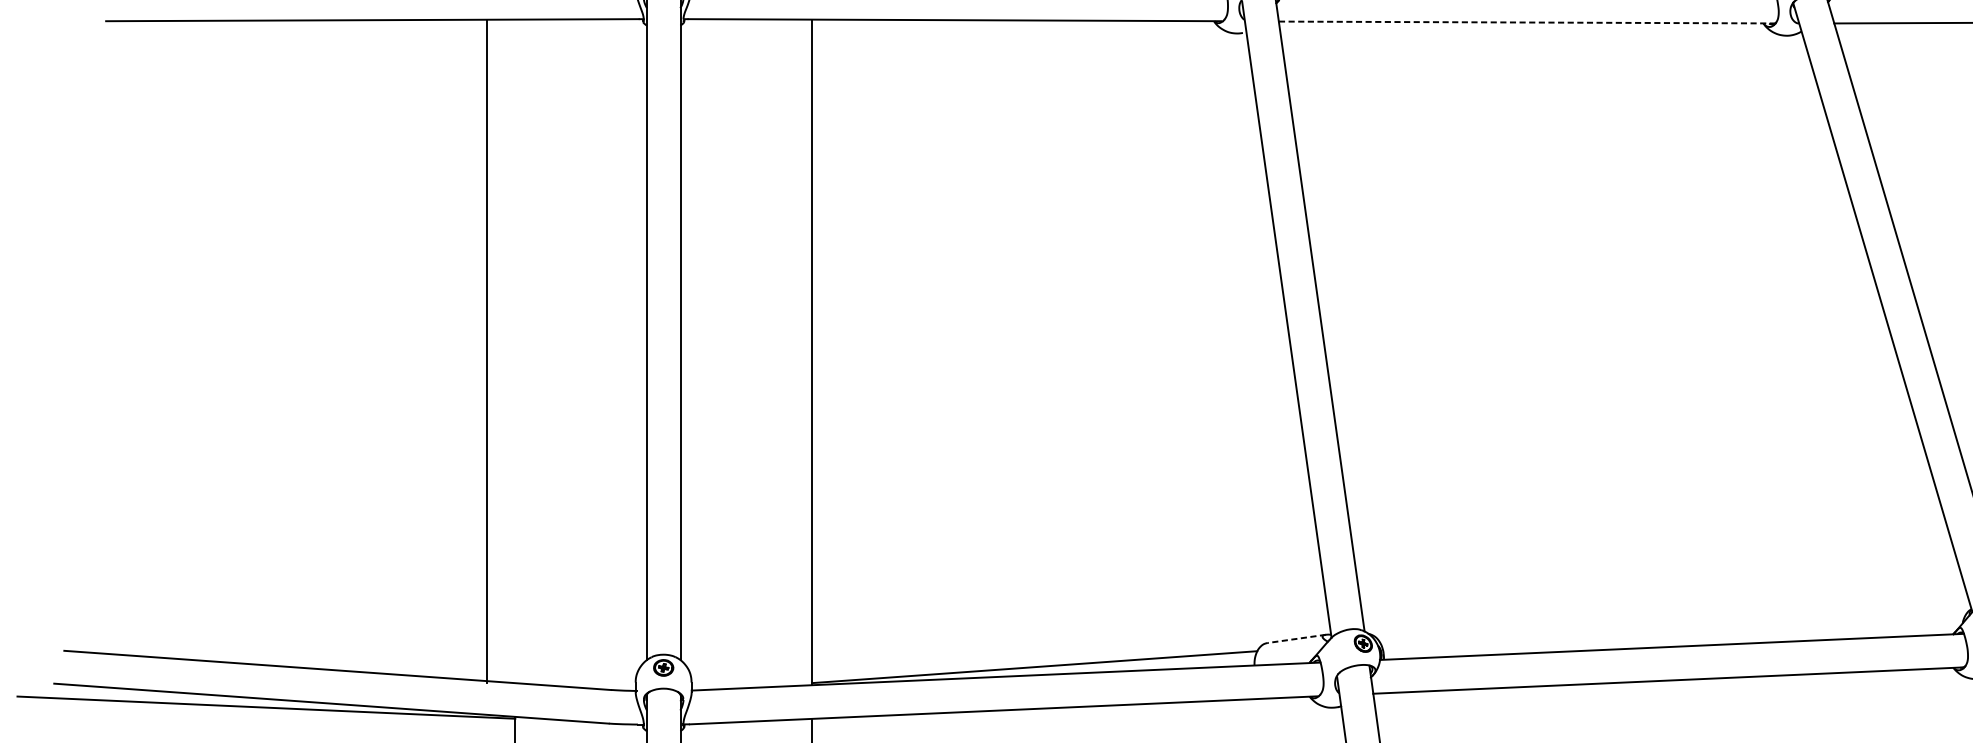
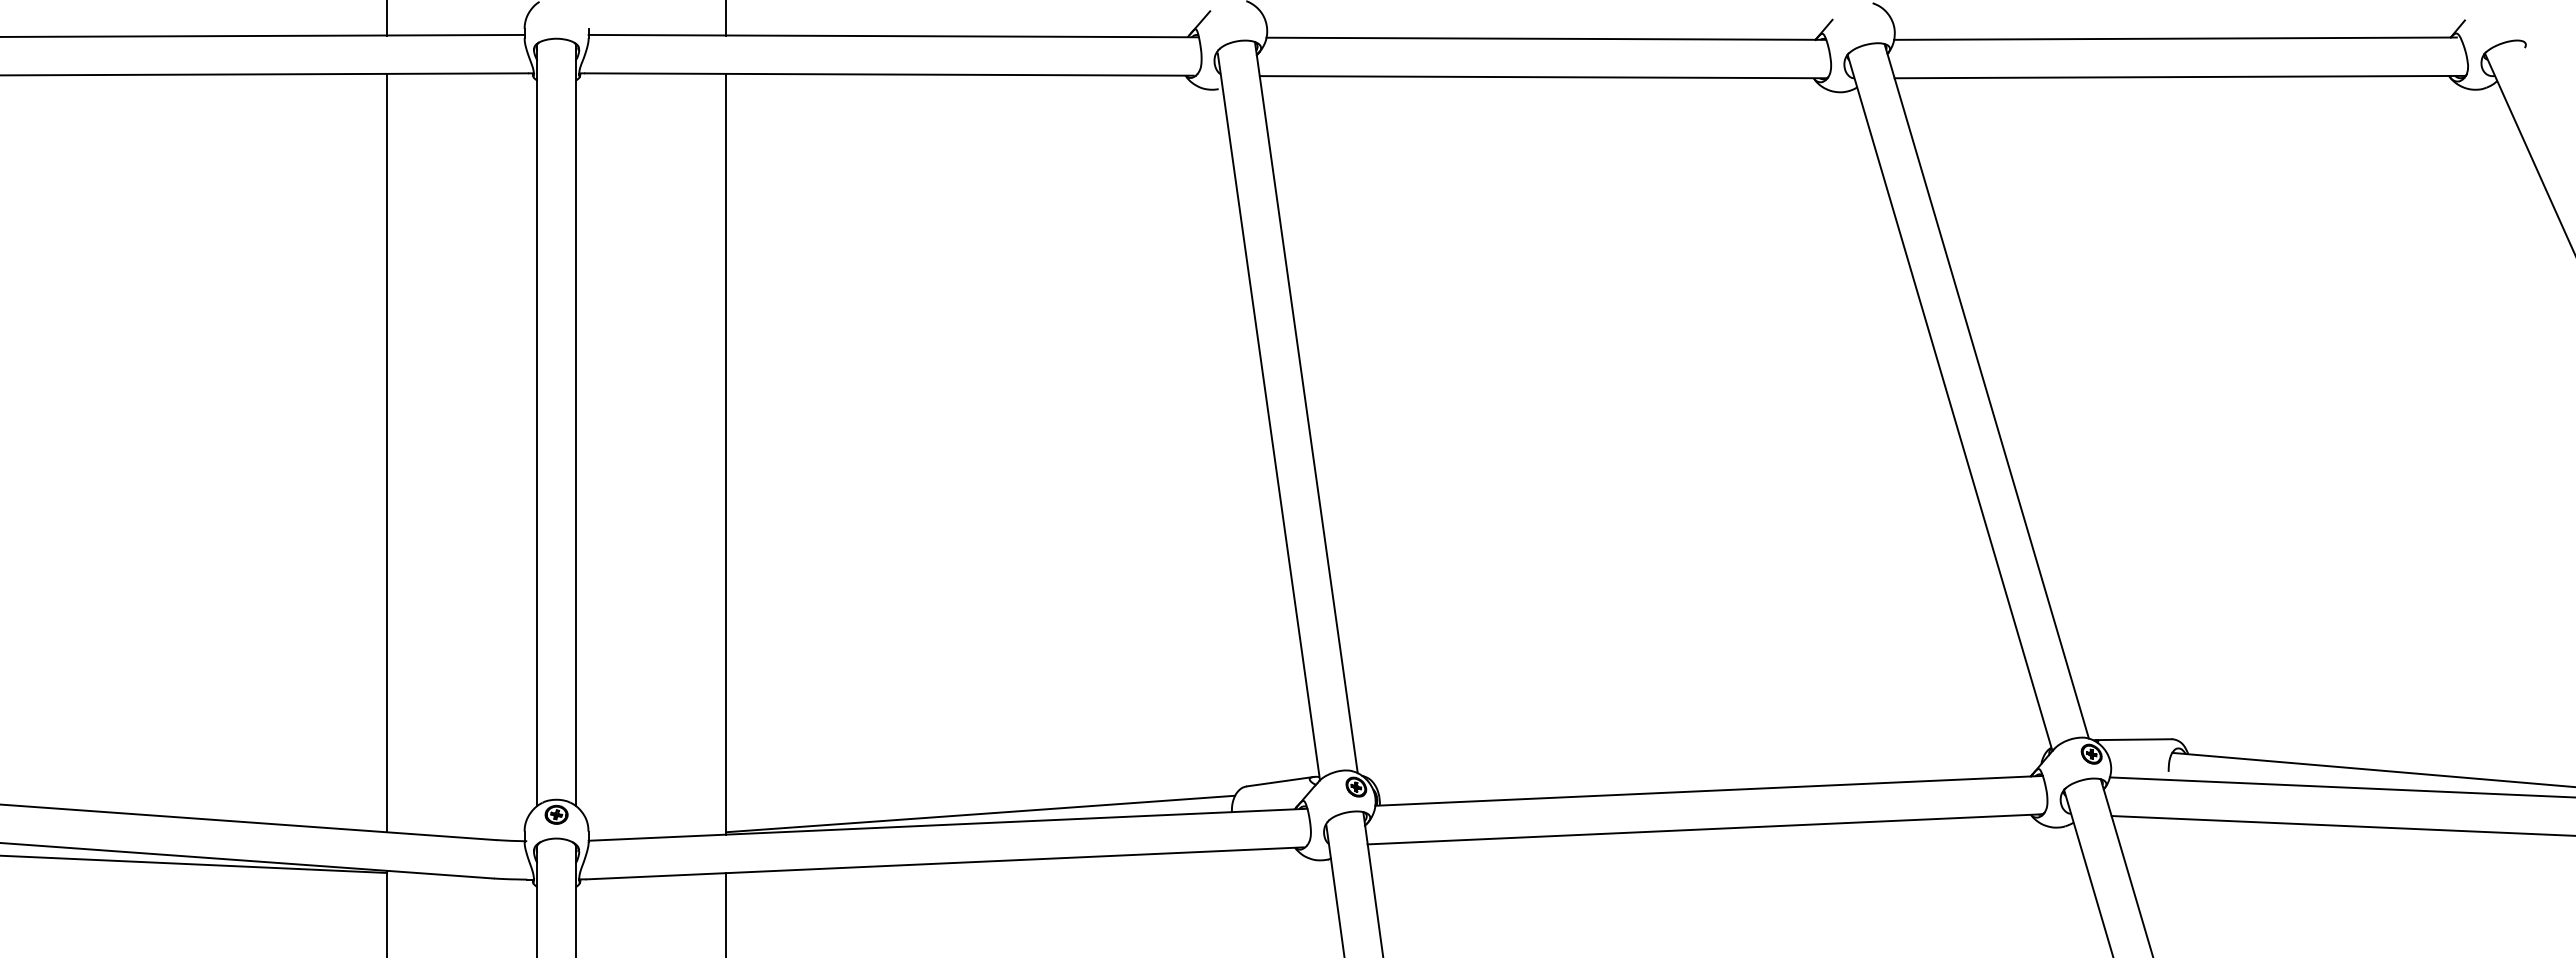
line: (1527, 22) -> (1543, 77), dashed -> solid
line: (487, 350) -> (387, 452), moved
line: (1297, 638) -> (1280, 781), dashed -> solid

